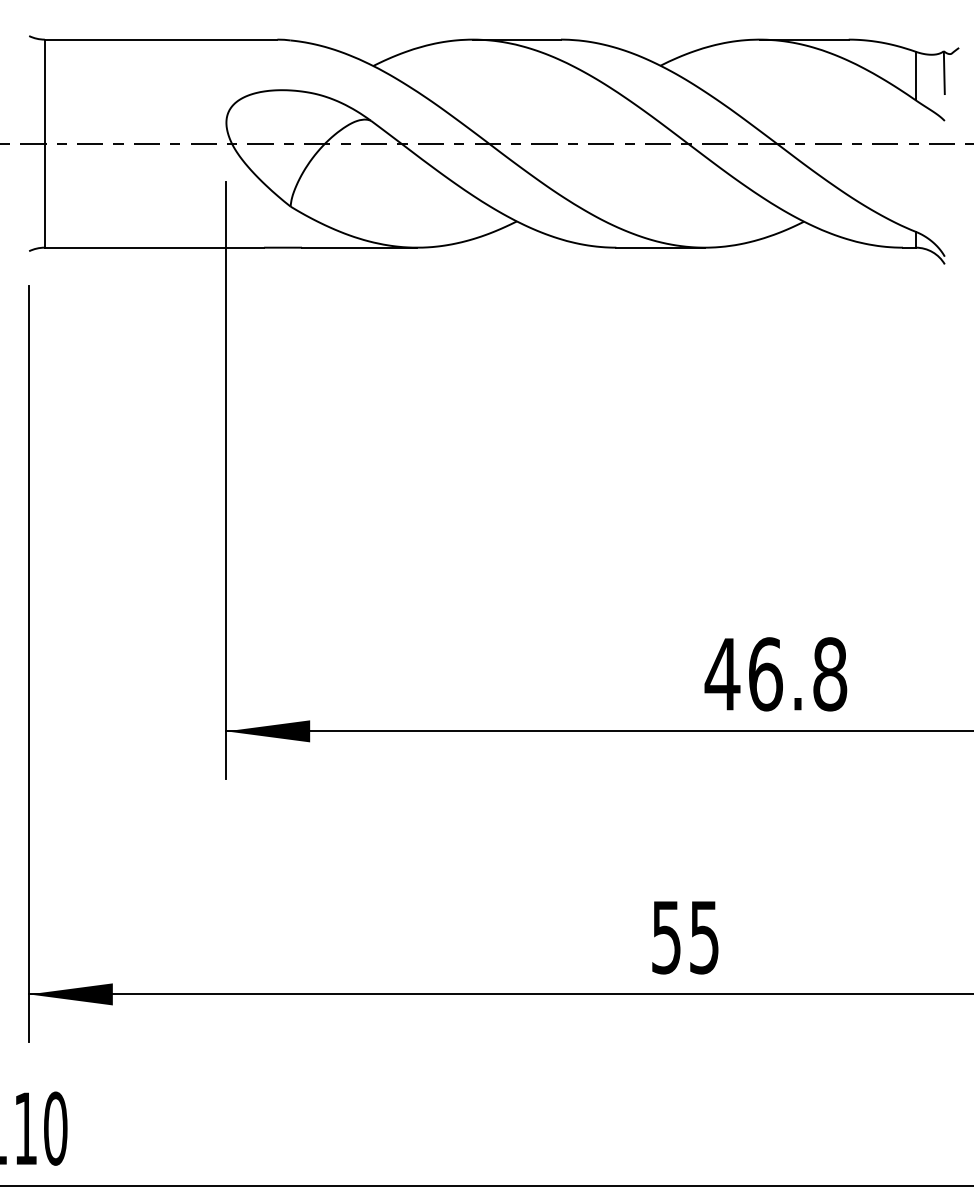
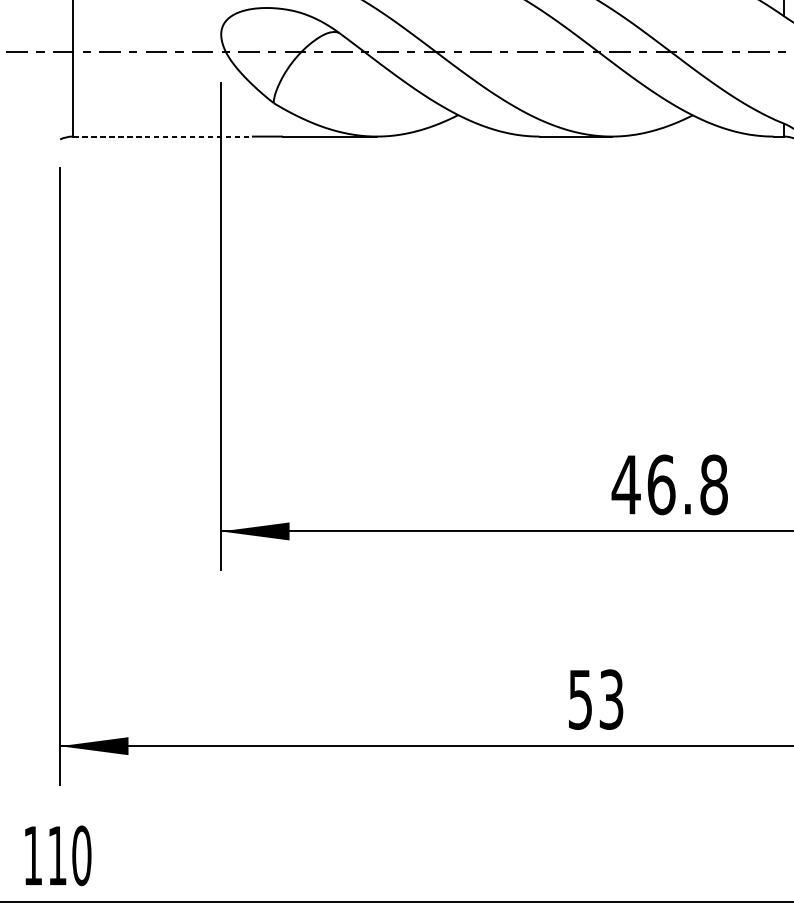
line: (154, 247) -> (162, 136), solid -> dashed
text: (704, 936) -> (611, 698), 55 -> 53

